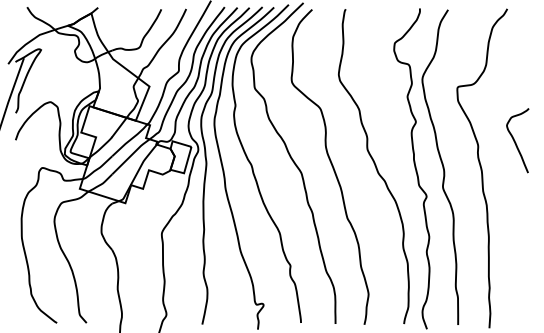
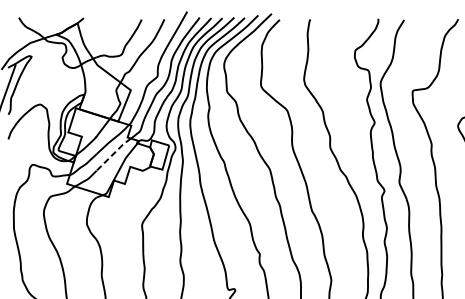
line: (131, 155) -> (114, 153), solid -> dashed

